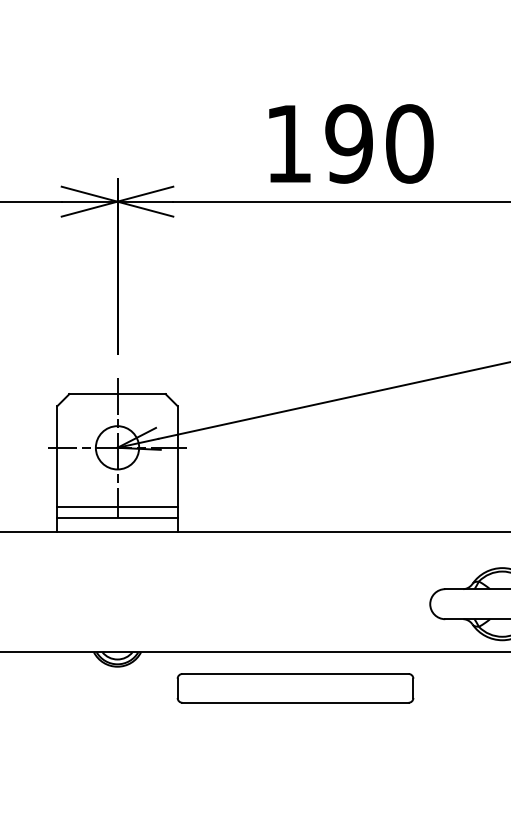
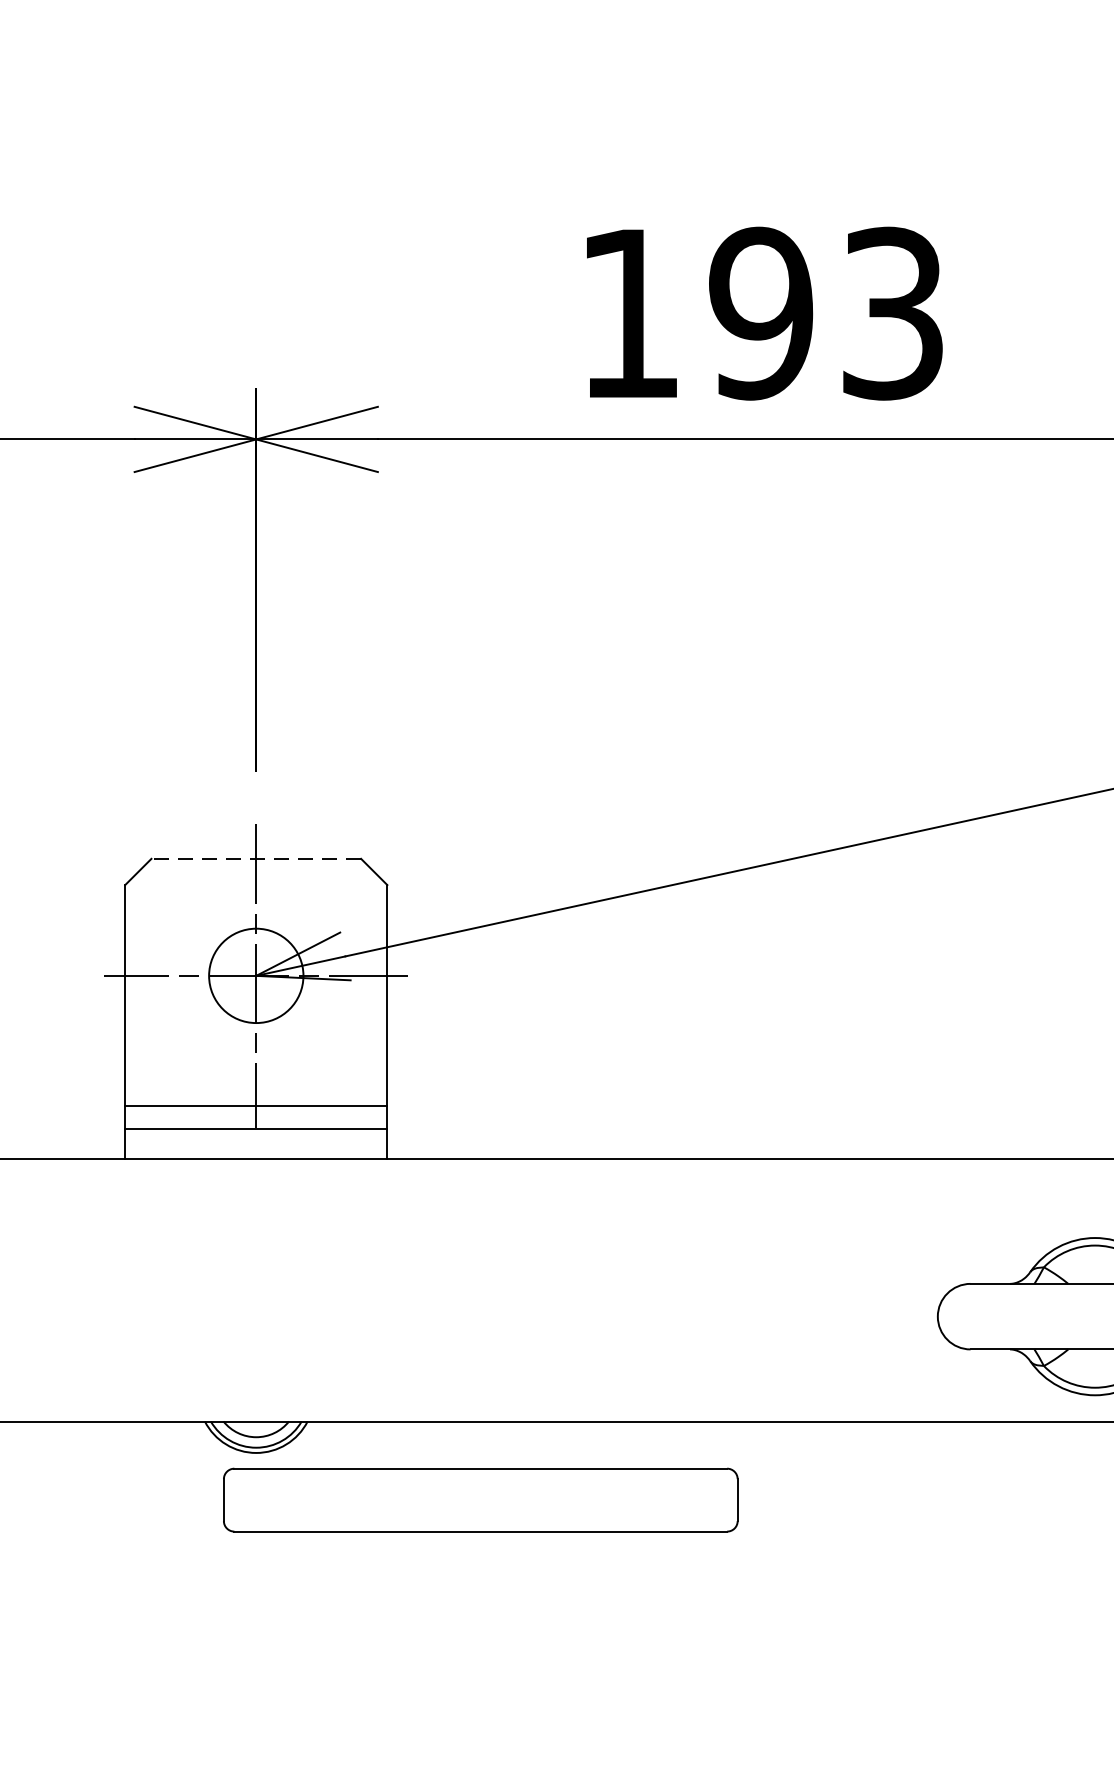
text: (409, 143) -> (892, 312), 190 -> 193
line: (117, 394) -> (256, 859), solid -> dashed
part: (295, 688) -> (480, 1500), moved

